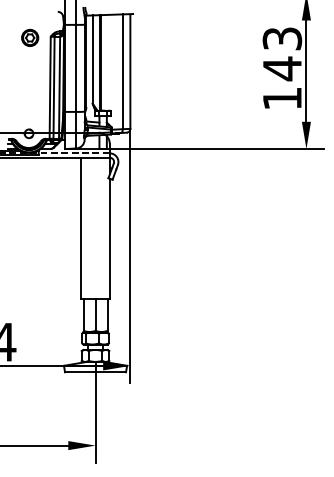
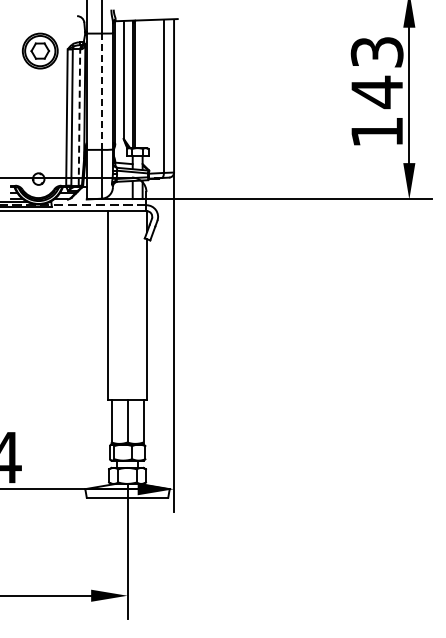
part: (29, 37) -> (39, 50), size x1.6
line: (76, 68) -> (101, 91), solid -> dashed
line: (59, 87) -> (79, 117), solid -> dashed

